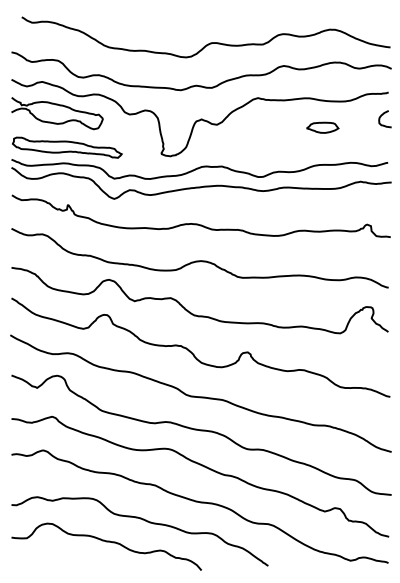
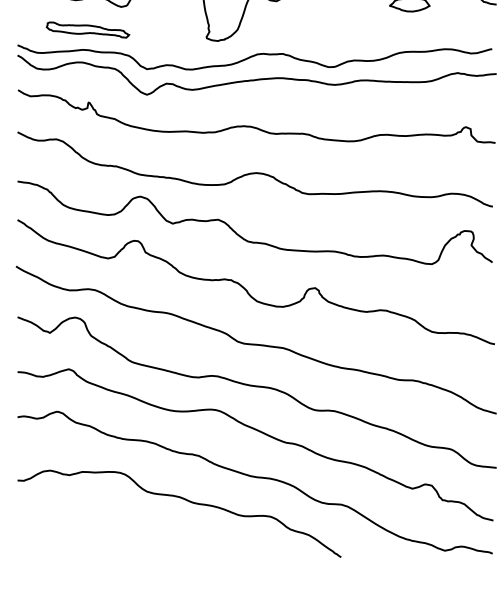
part: (67, 147) -> (88, 29), size x0.6
curve: (106, 542) -> (137, 527), removed

